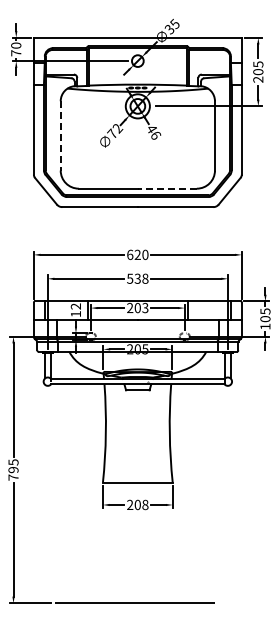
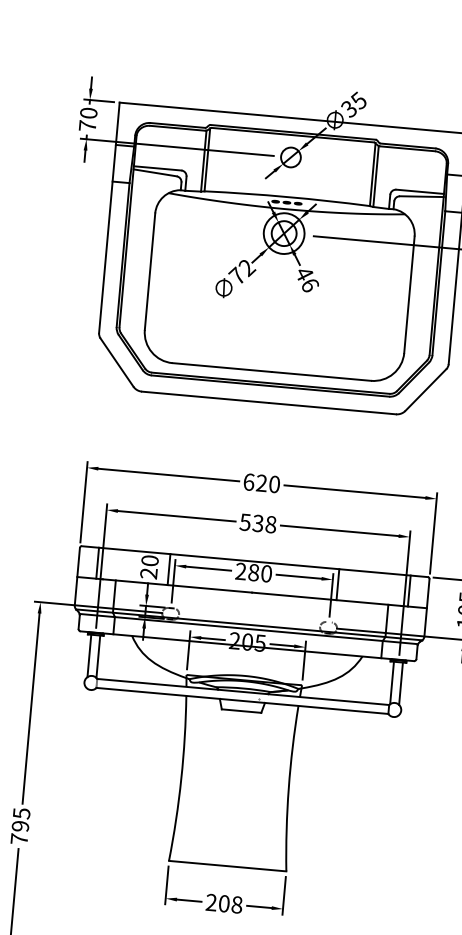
line: (60, 135) -> (149, 270), dashed -> solid
line: (167, 188) -> (321, 376), dashed -> solid
text: (141, 308) -> (259, 573), 203 -> 280
text: (75, 310) -> (148, 567), 12 -> 20

